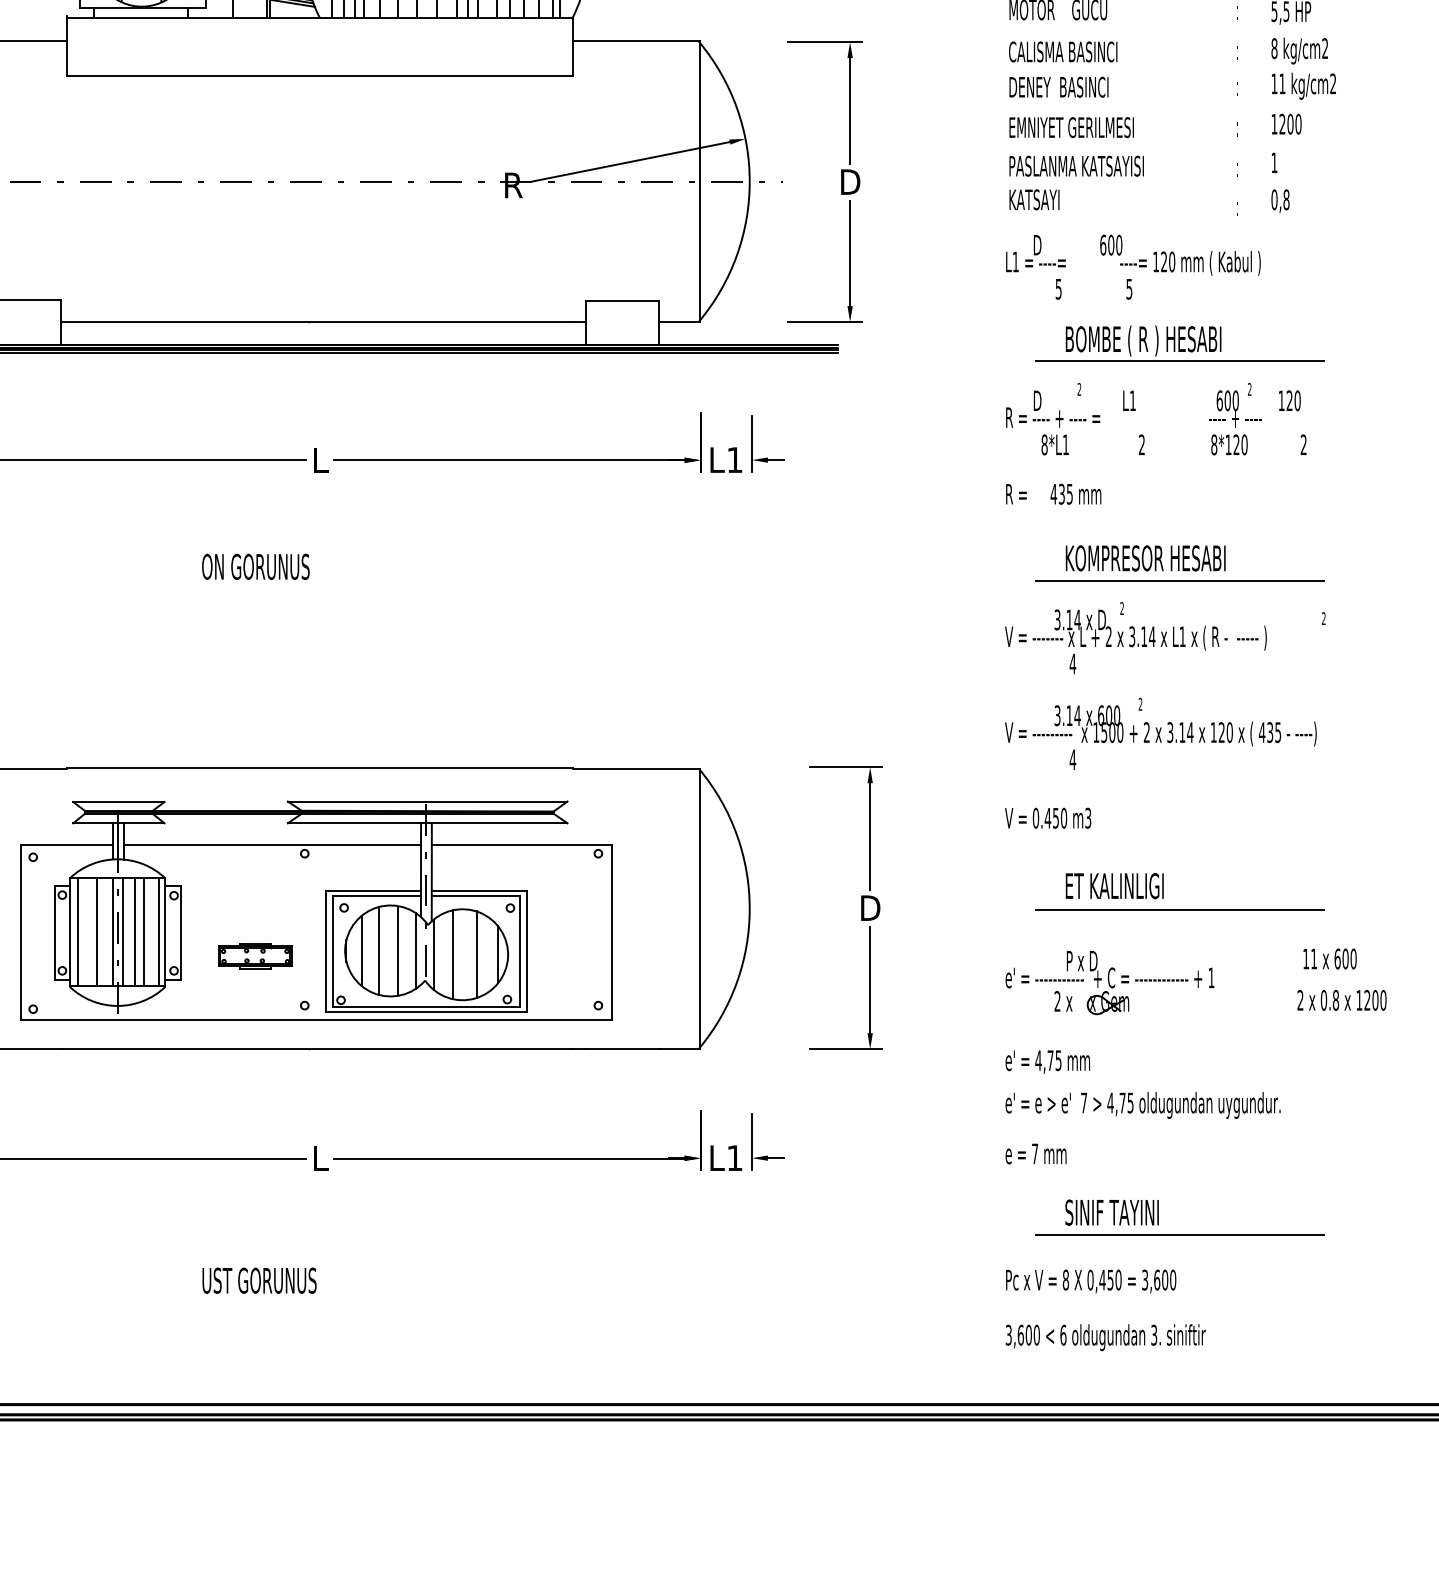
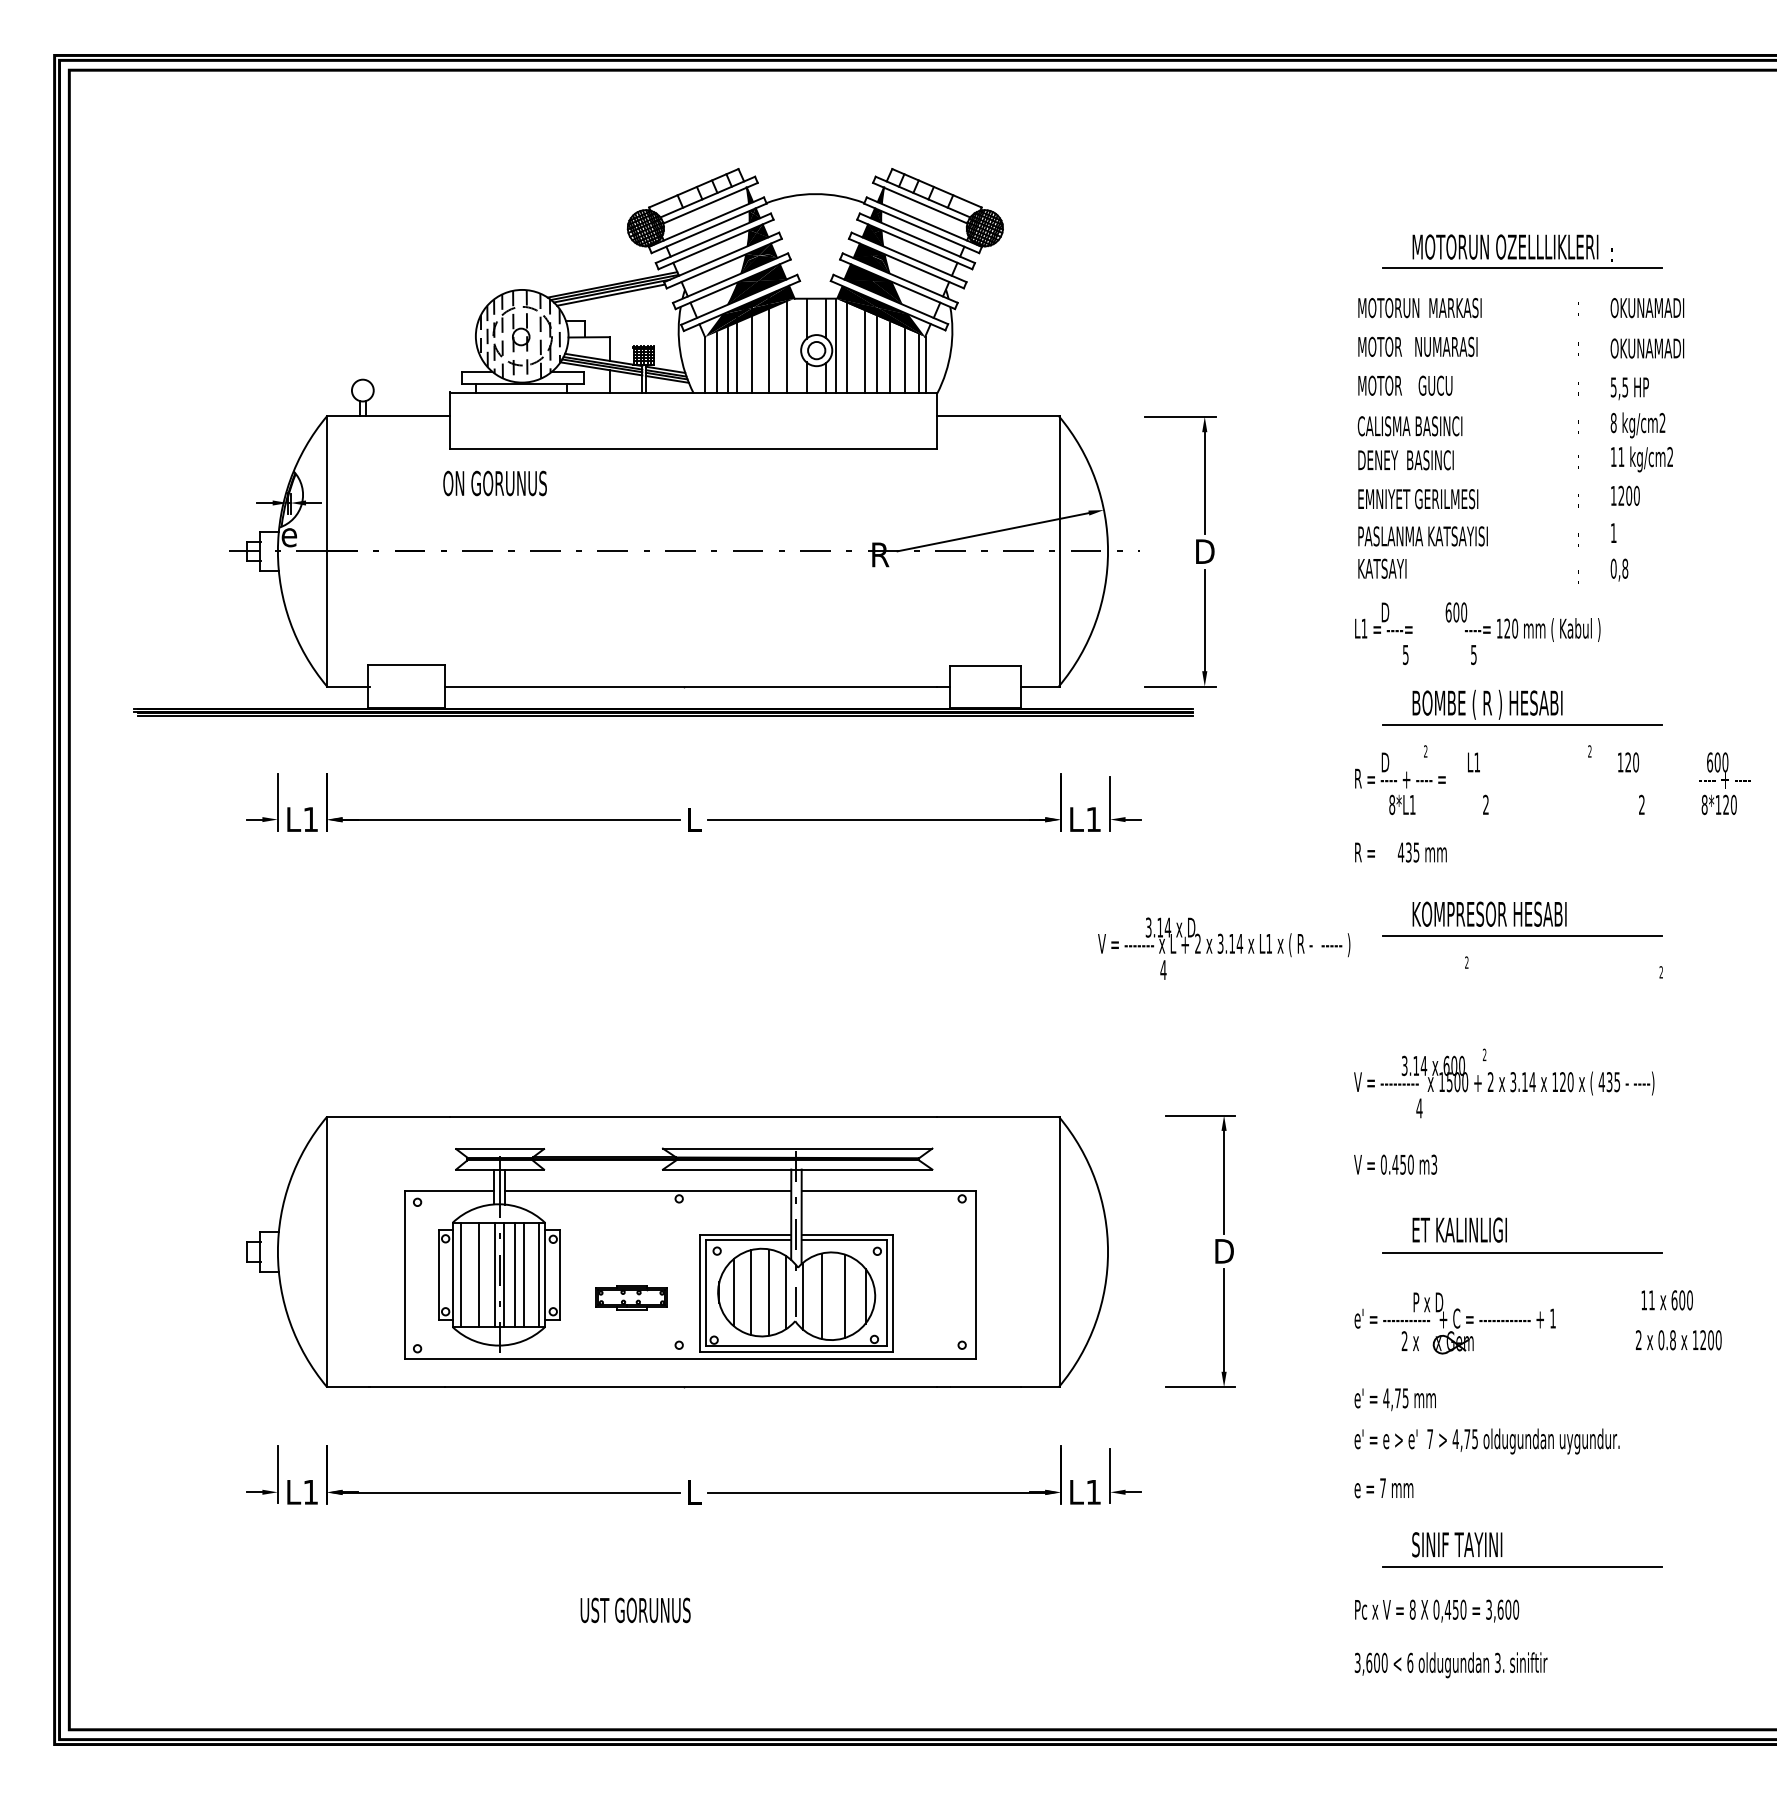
text: (1234, 422) -> (1724, 783), moved
text: (255, 566) -> (494, 483), moved
text: (1136, 641) -> (1224, 948), moved

